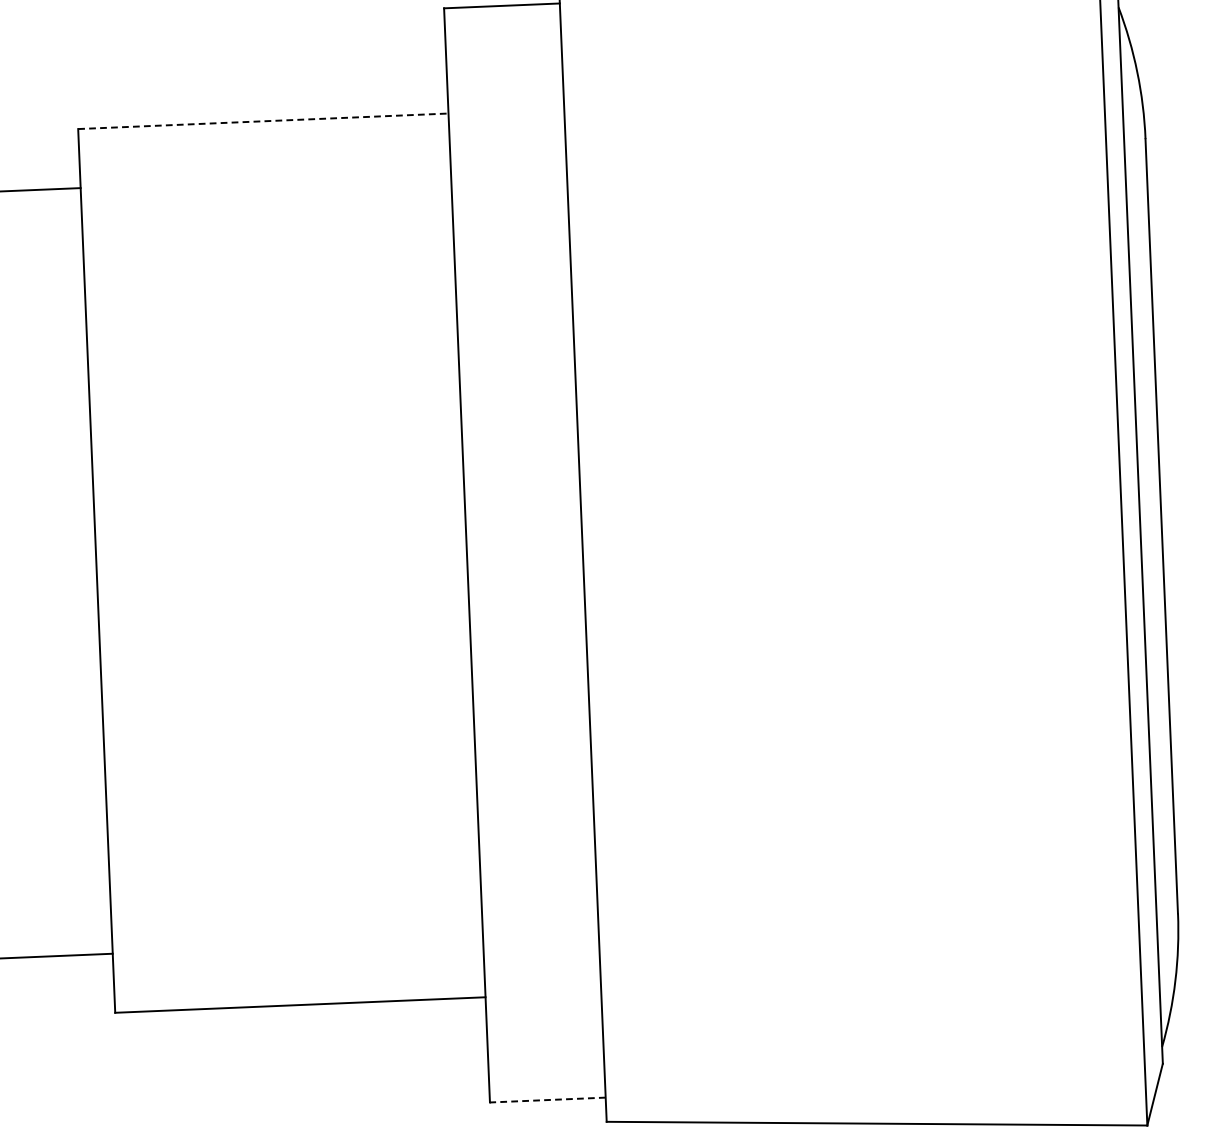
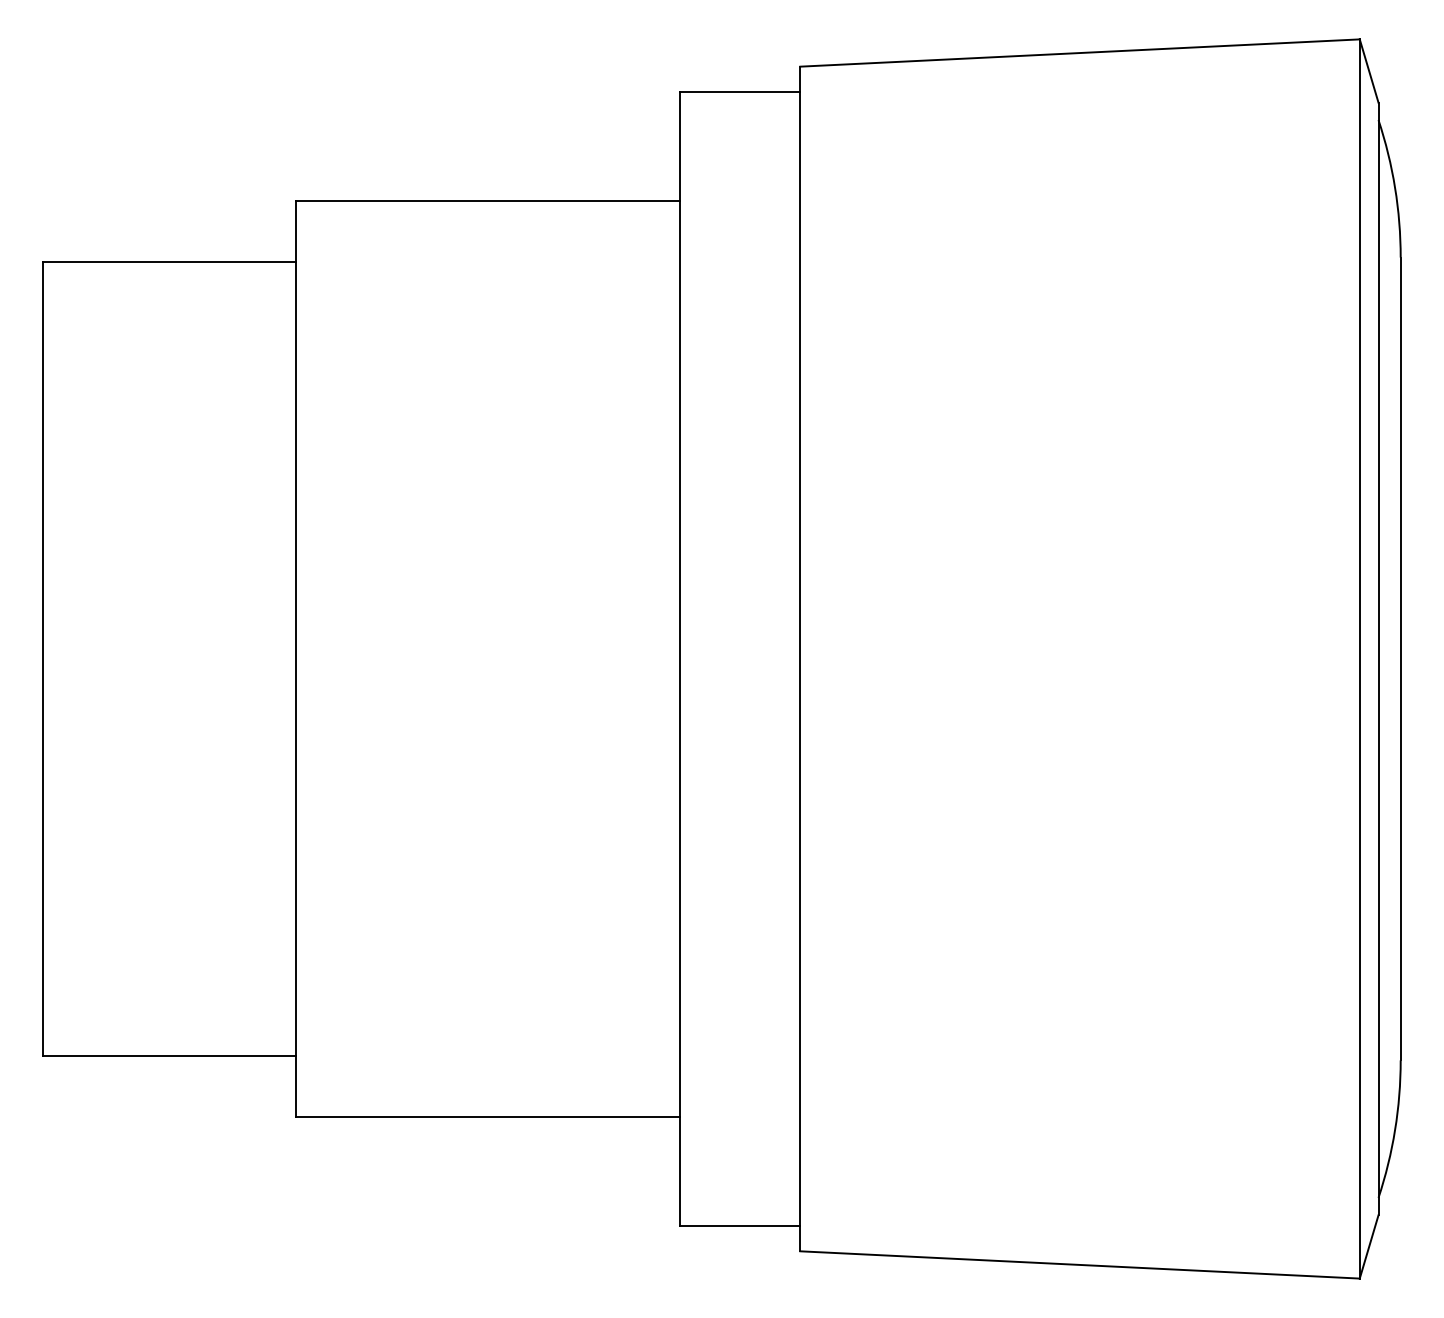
line: (263, 120) -> (488, 200), dashed -> solid
line: (547, 1100) -> (740, 1226), dashed -> solid

